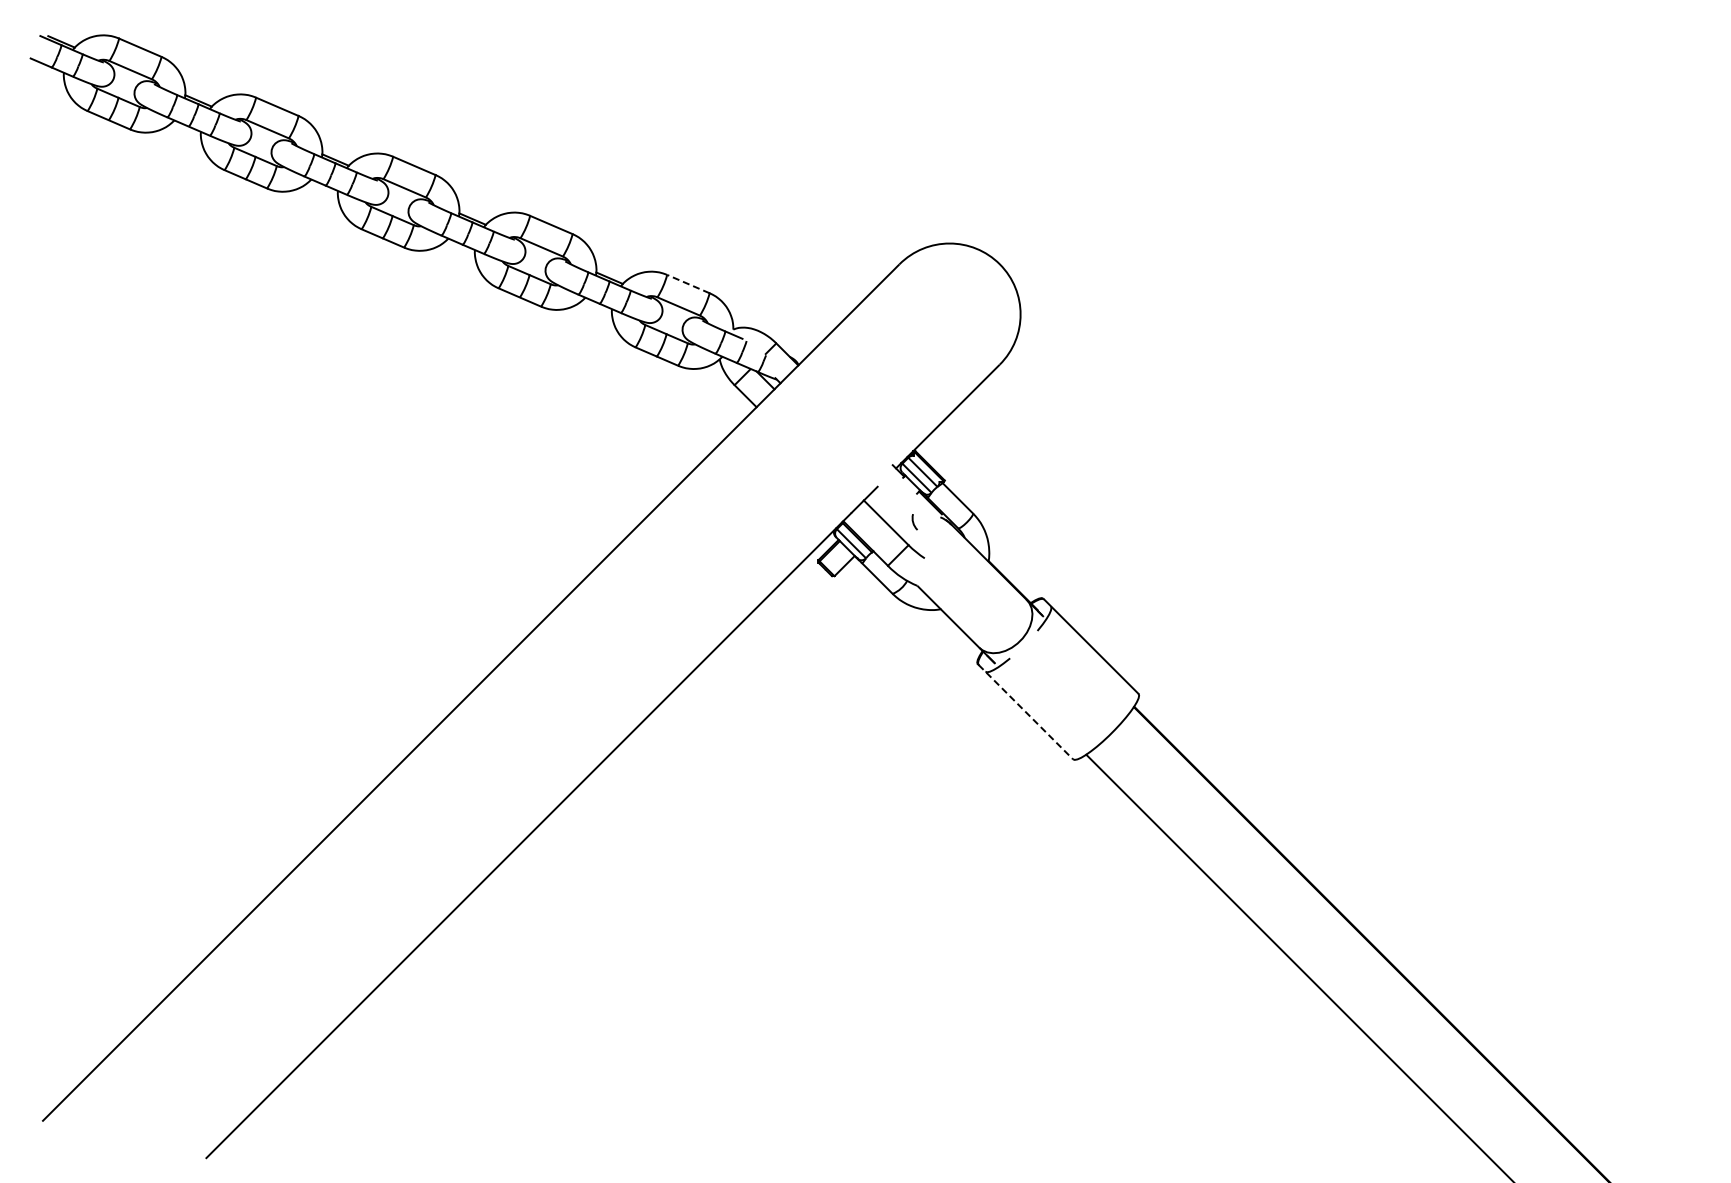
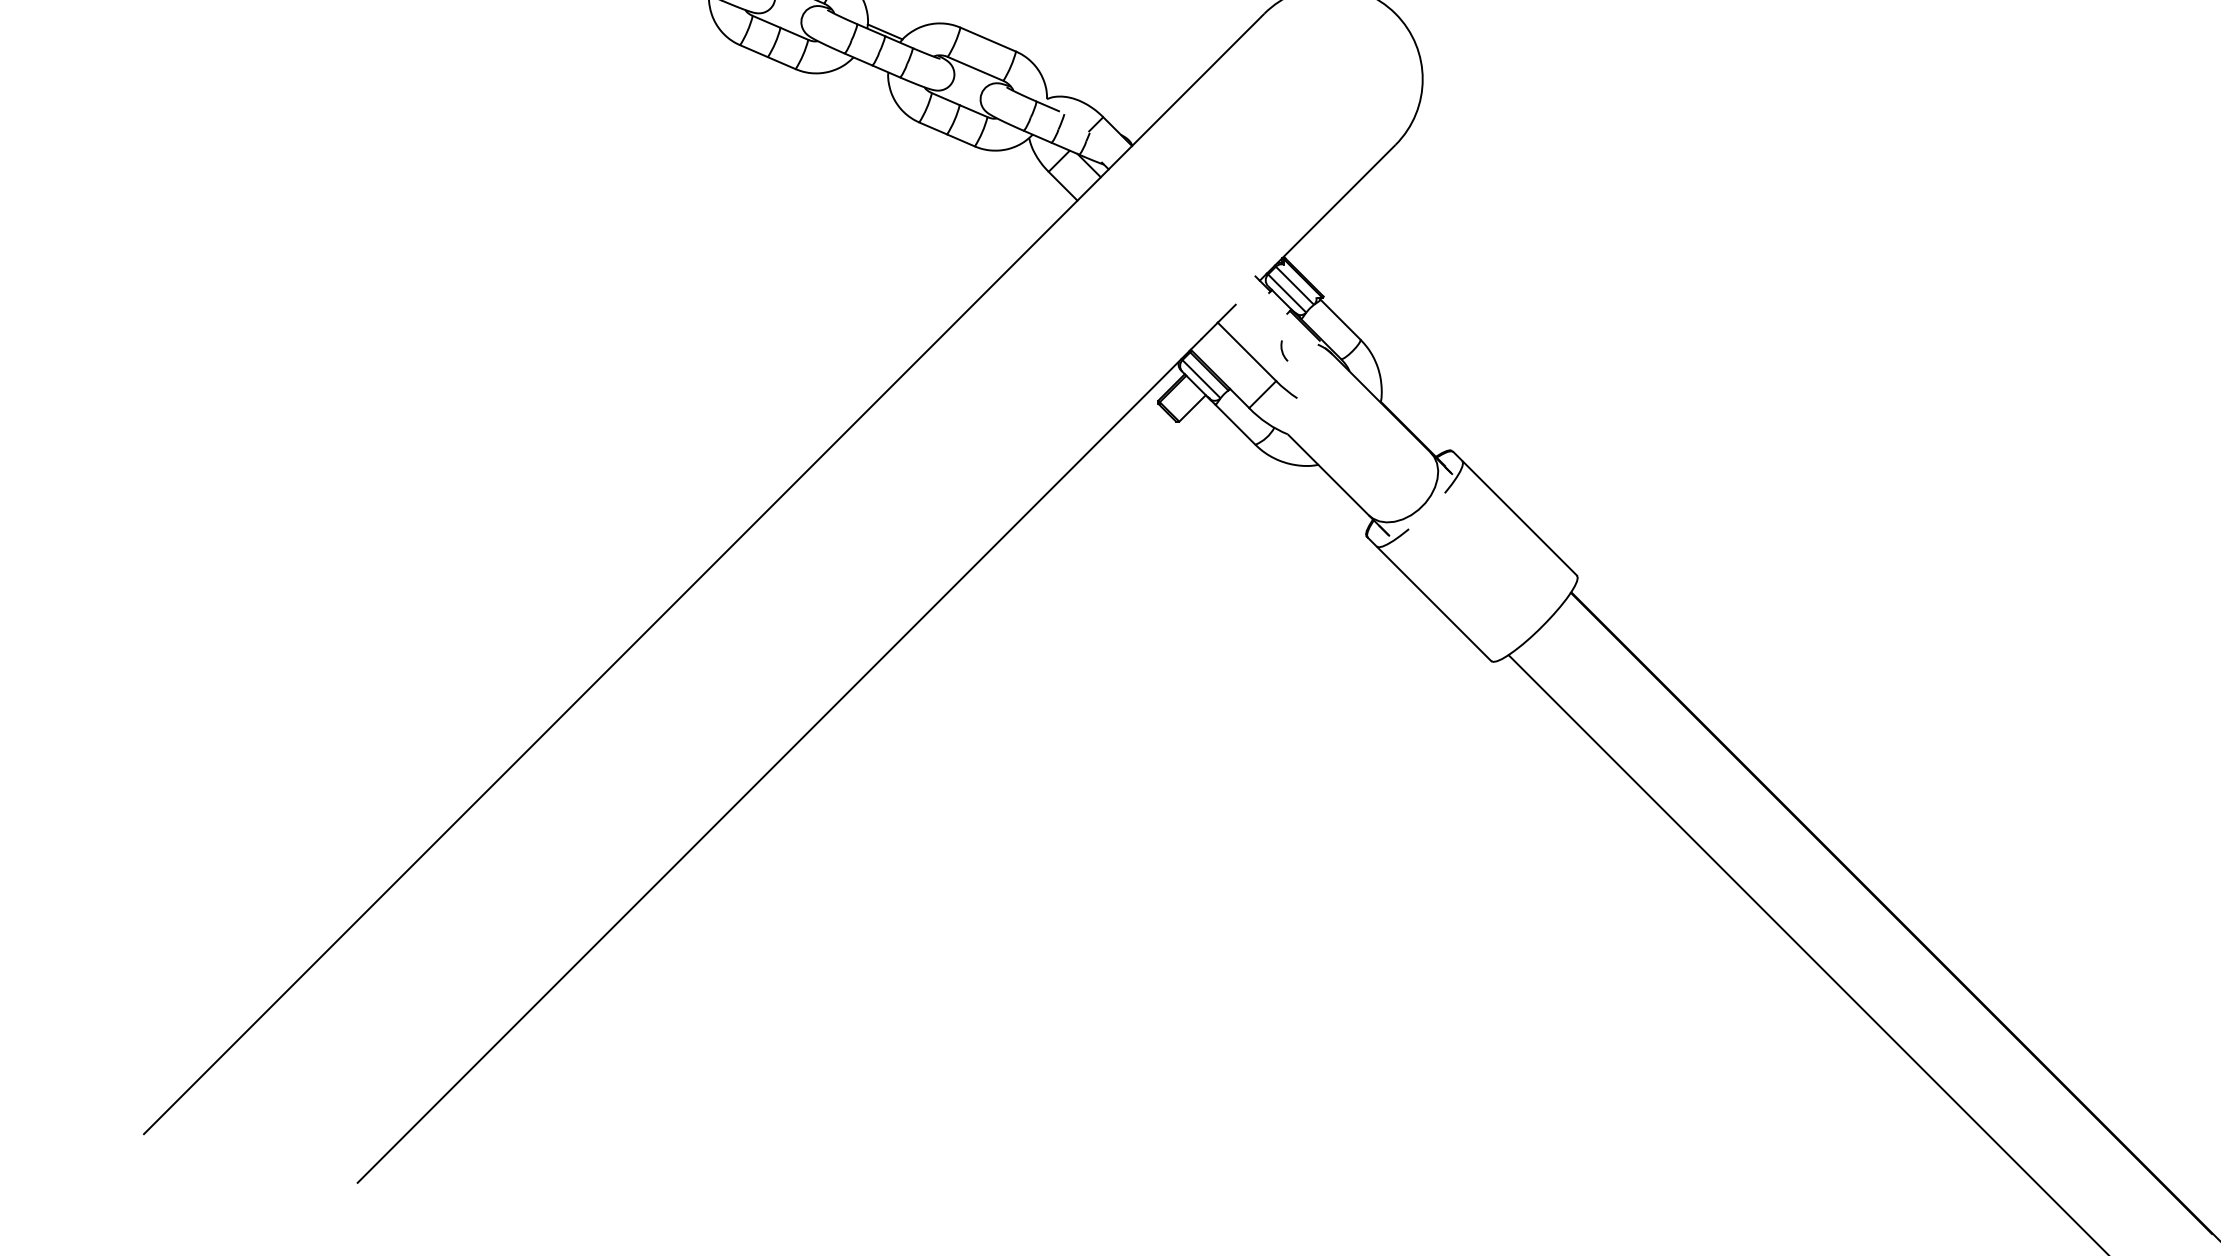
line: (687, 283) -> (987, 38), dashed -> solid
line: (1025, 712) -> (1429, 599), dashed -> solid

